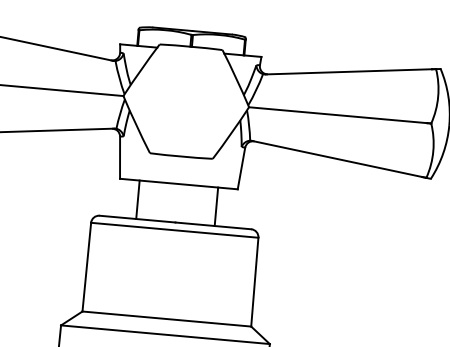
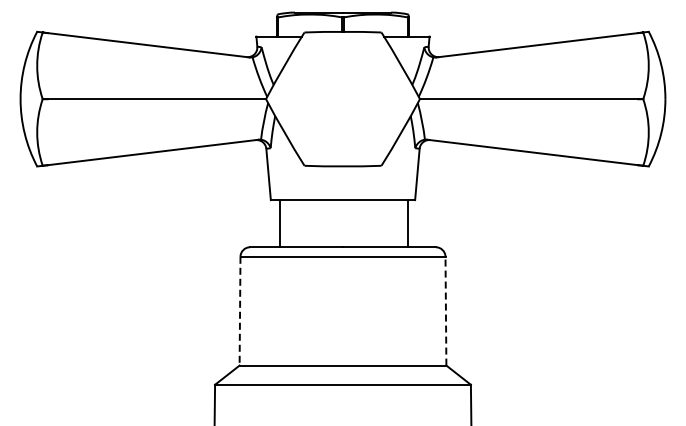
line: (137, 199) -> (279, 223), moved
line: (216, 206) -> (408, 223), moved
line: (87, 267) -> (240, 311), solid -> dashed
line: (254, 281) -> (445, 310), solid -> dashed

